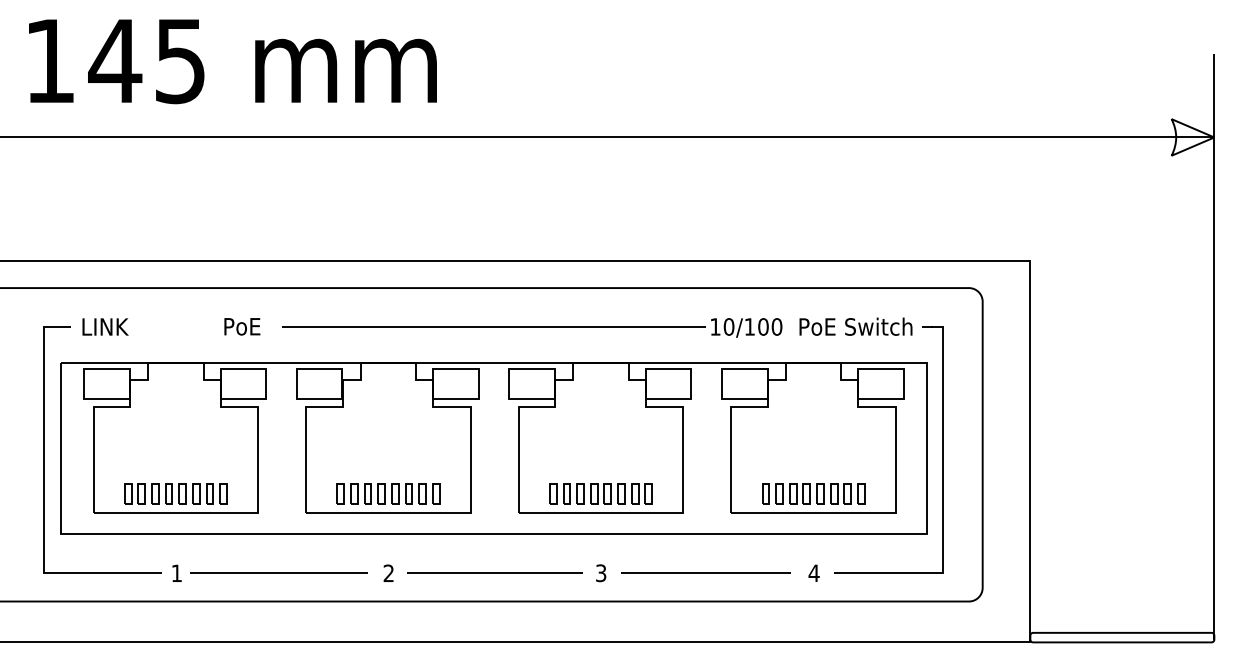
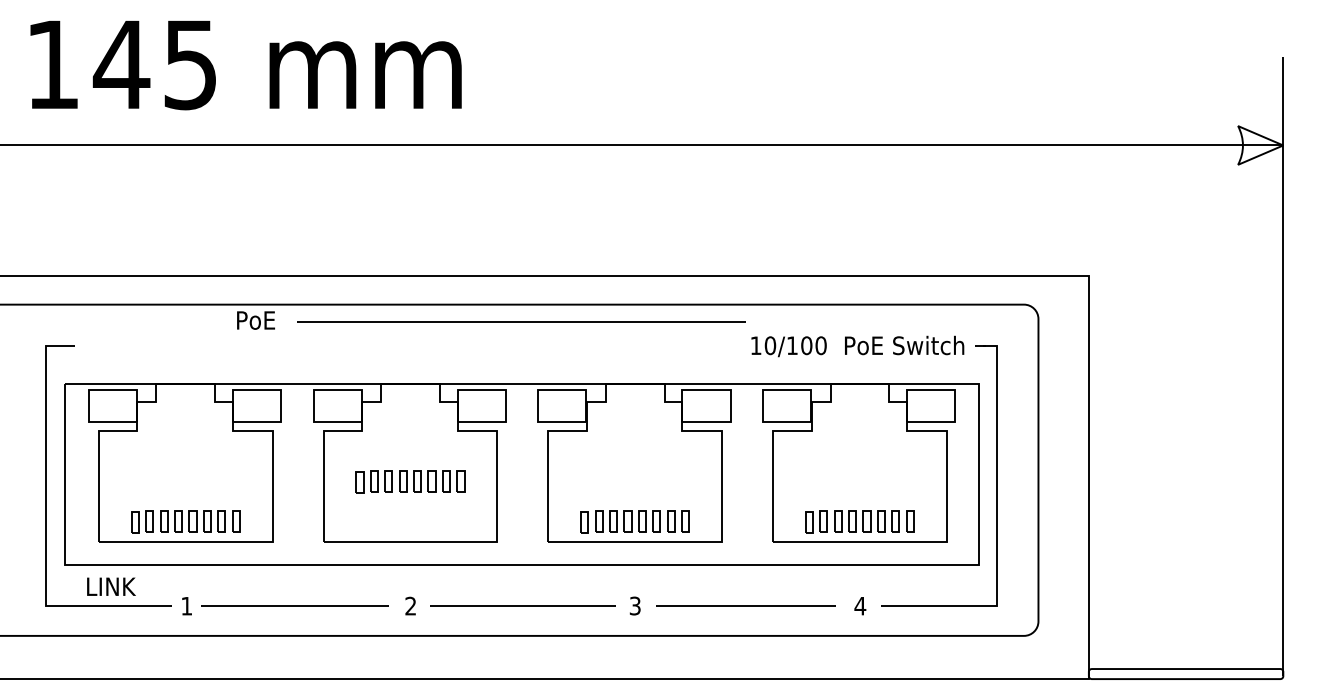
text: (105, 326) -> (111, 586), moved
text: (241, 326) -> (255, 320), moved
line: (493, 326) -> (521, 321), moved
part: (388, 493) -> (410, 481), moved

